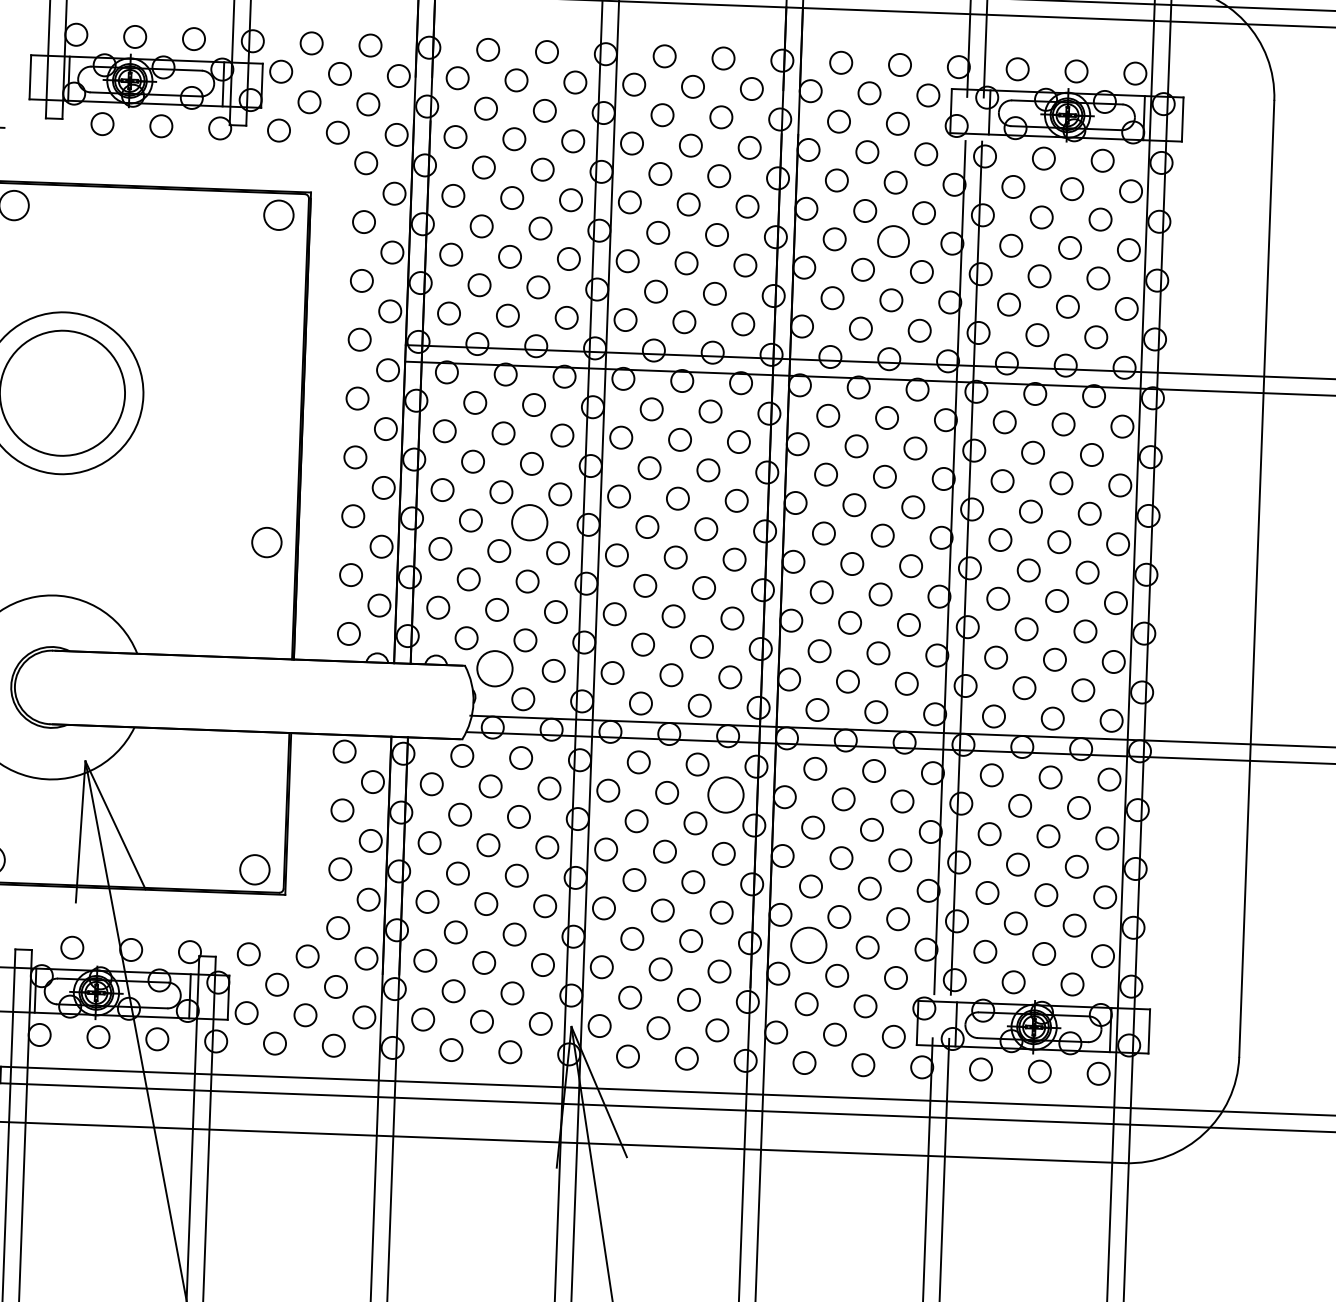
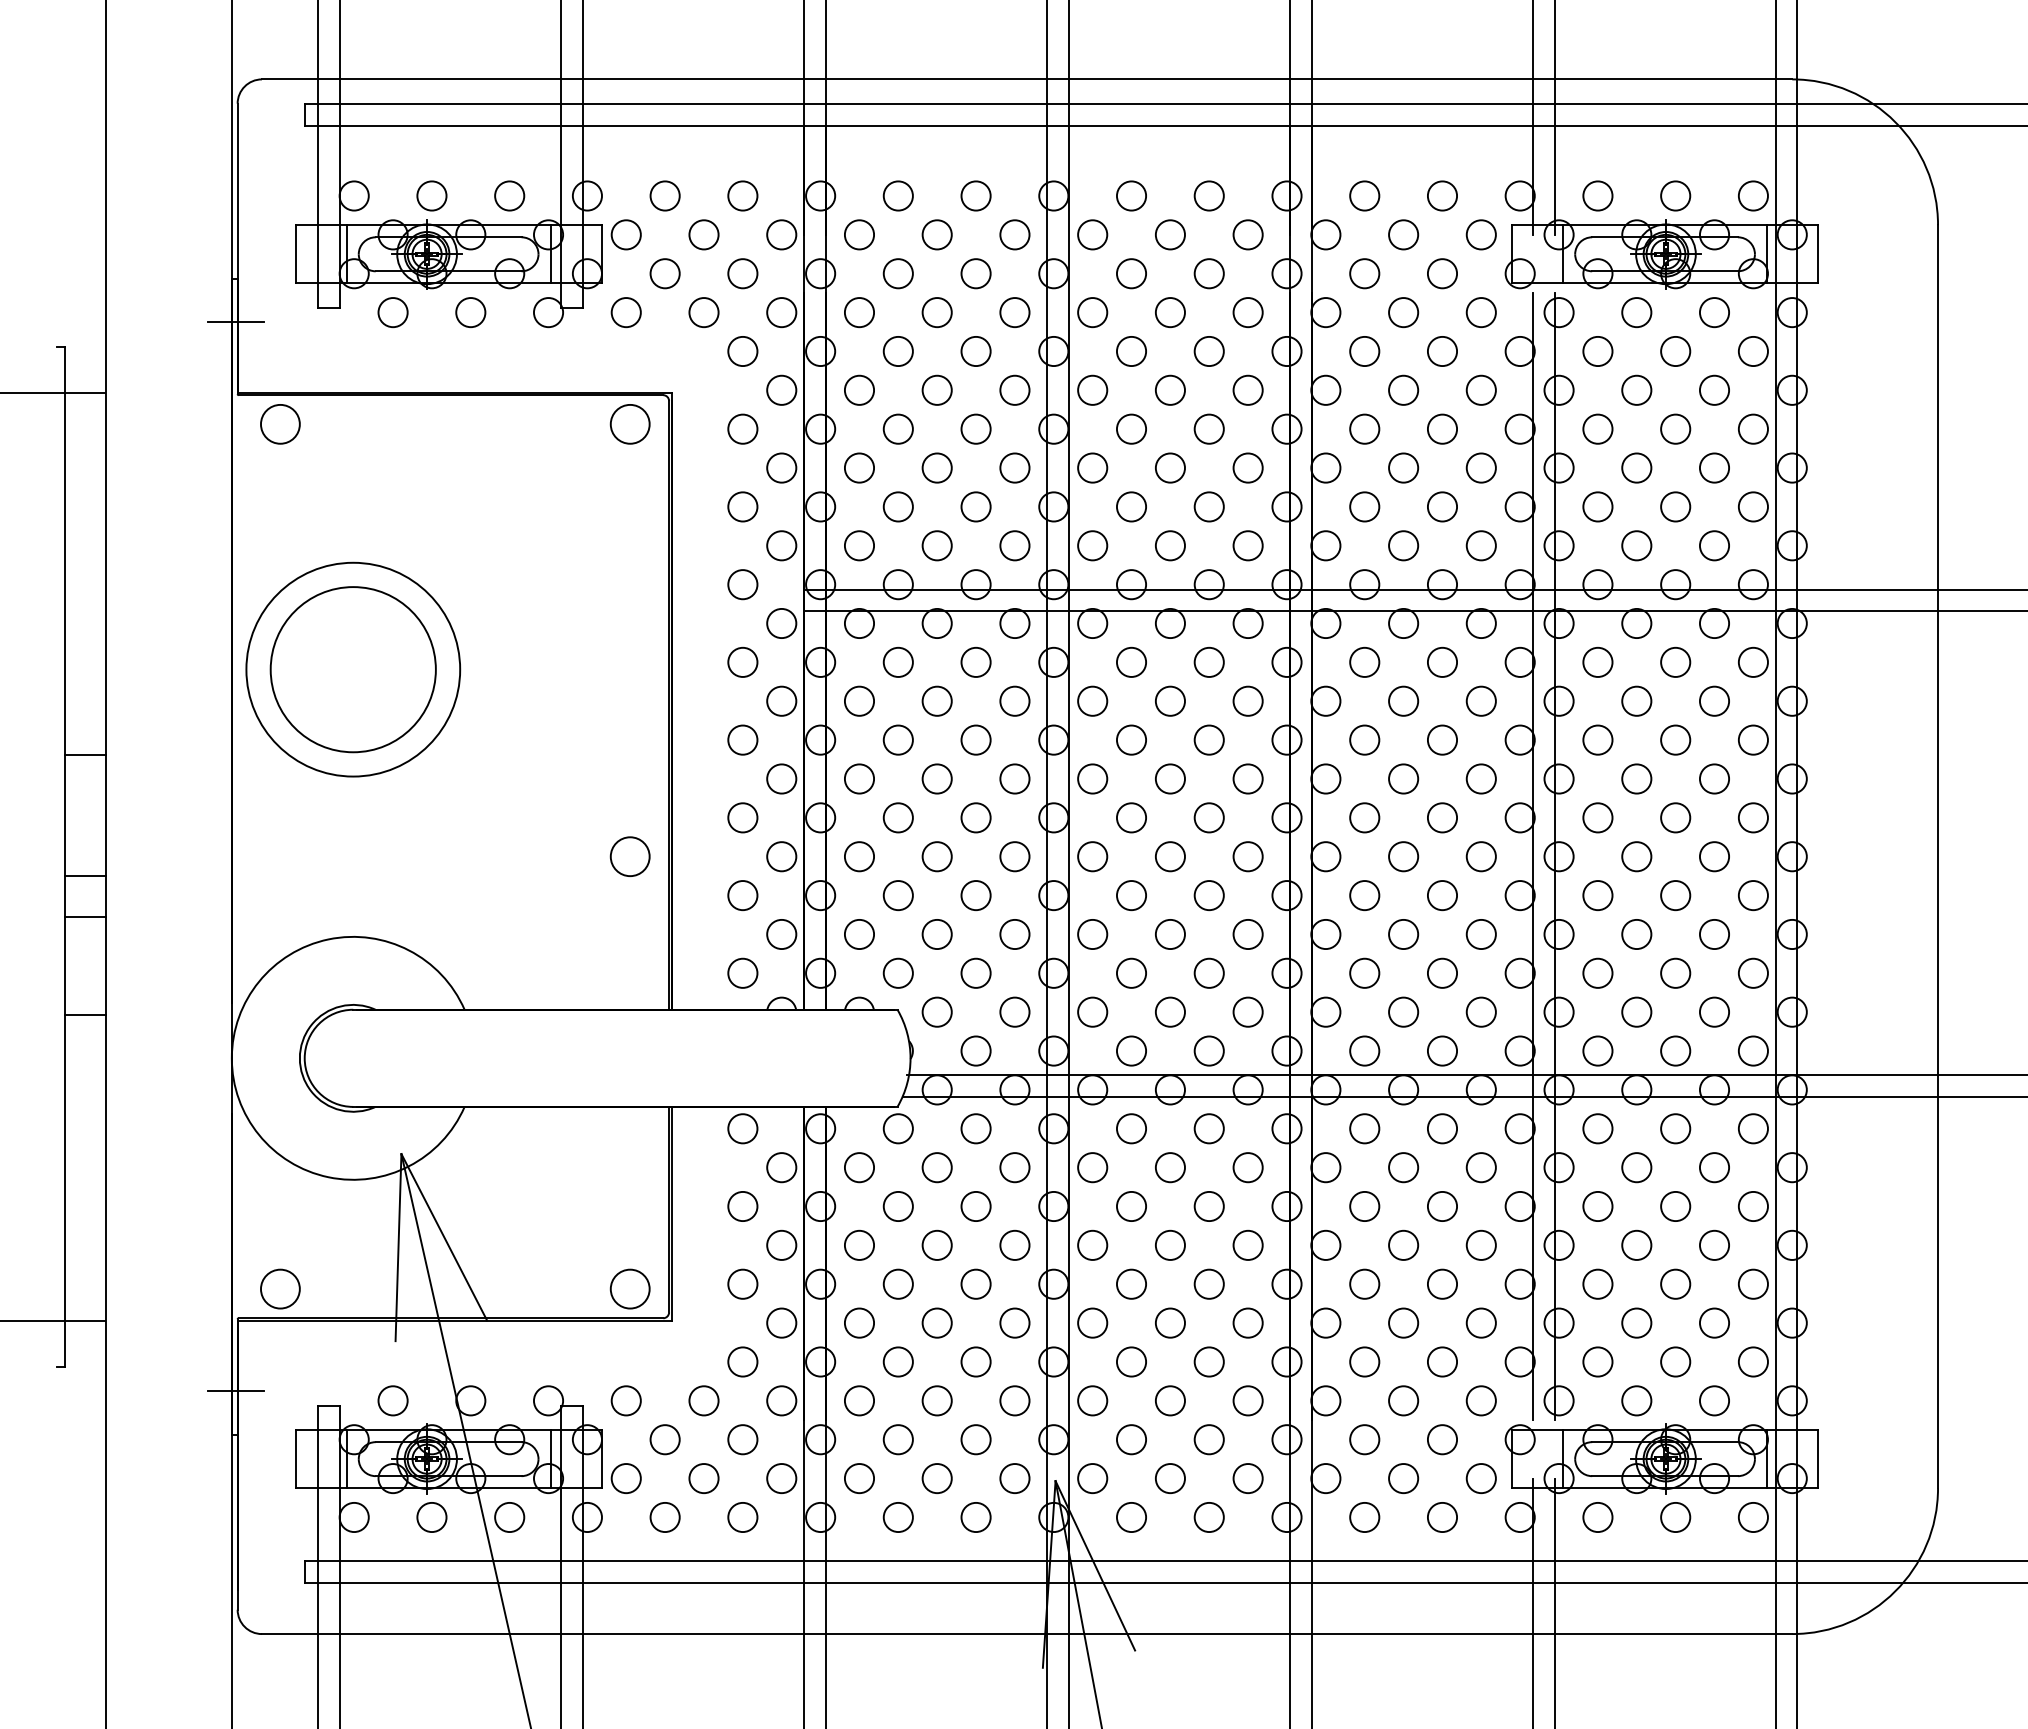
circle: (893, 240) -> (1442, 428), size x0.71
circle: (529, 522) -> (975, 817), size x0.62
circle: (494, 668) -> (936, 1011), size x0.62
circle: (725, 794) -> (1247, 1167), size x0.62
circle: (808, 944) -> (1364, 1361), size x0.62

